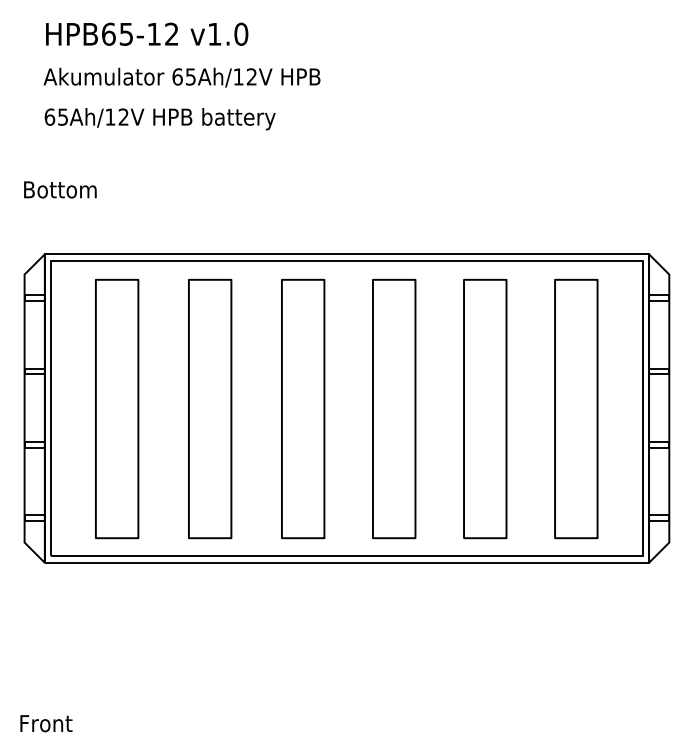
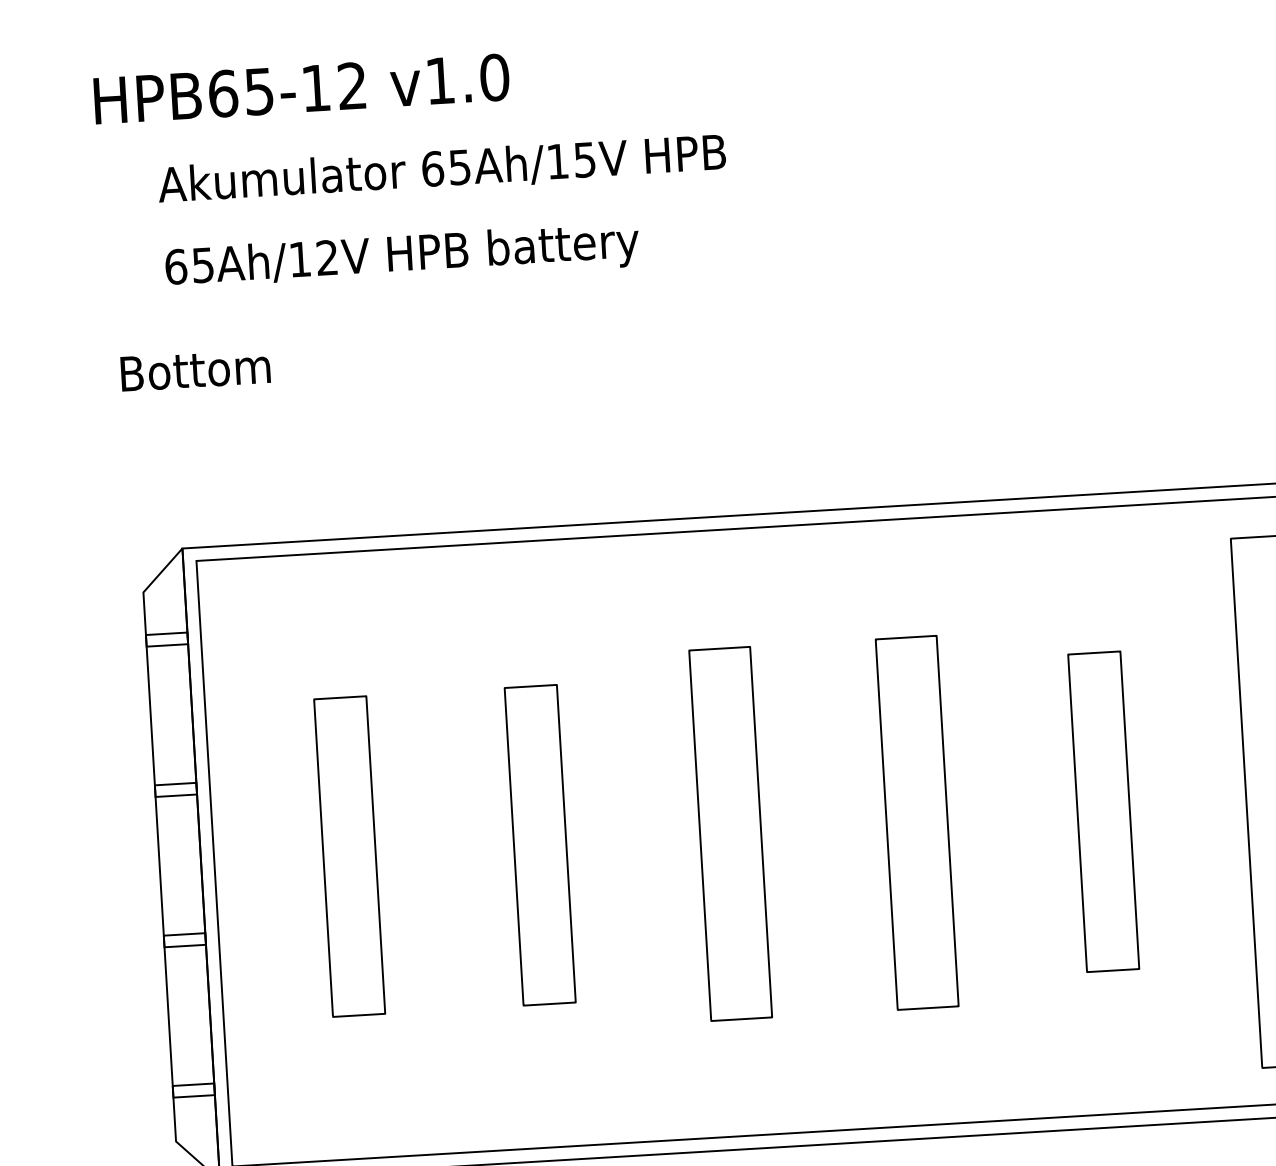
text: (147, 33) -> (302, 87), moved
text: (251, 76) -> (584, 159), 65Ah/12V -> 65Ah/15V
text: (60, 189) -> (195, 369), moved
part: (117, 408) -> (350, 855), size x0.6
part: (210, 408) -> (540, 844), size x0.6
part: (303, 408) -> (731, 832), size x0.7
part: (394, 408) -> (917, 821), size x0.7
part: (485, 408) -> (1103, 810), size x0.6

